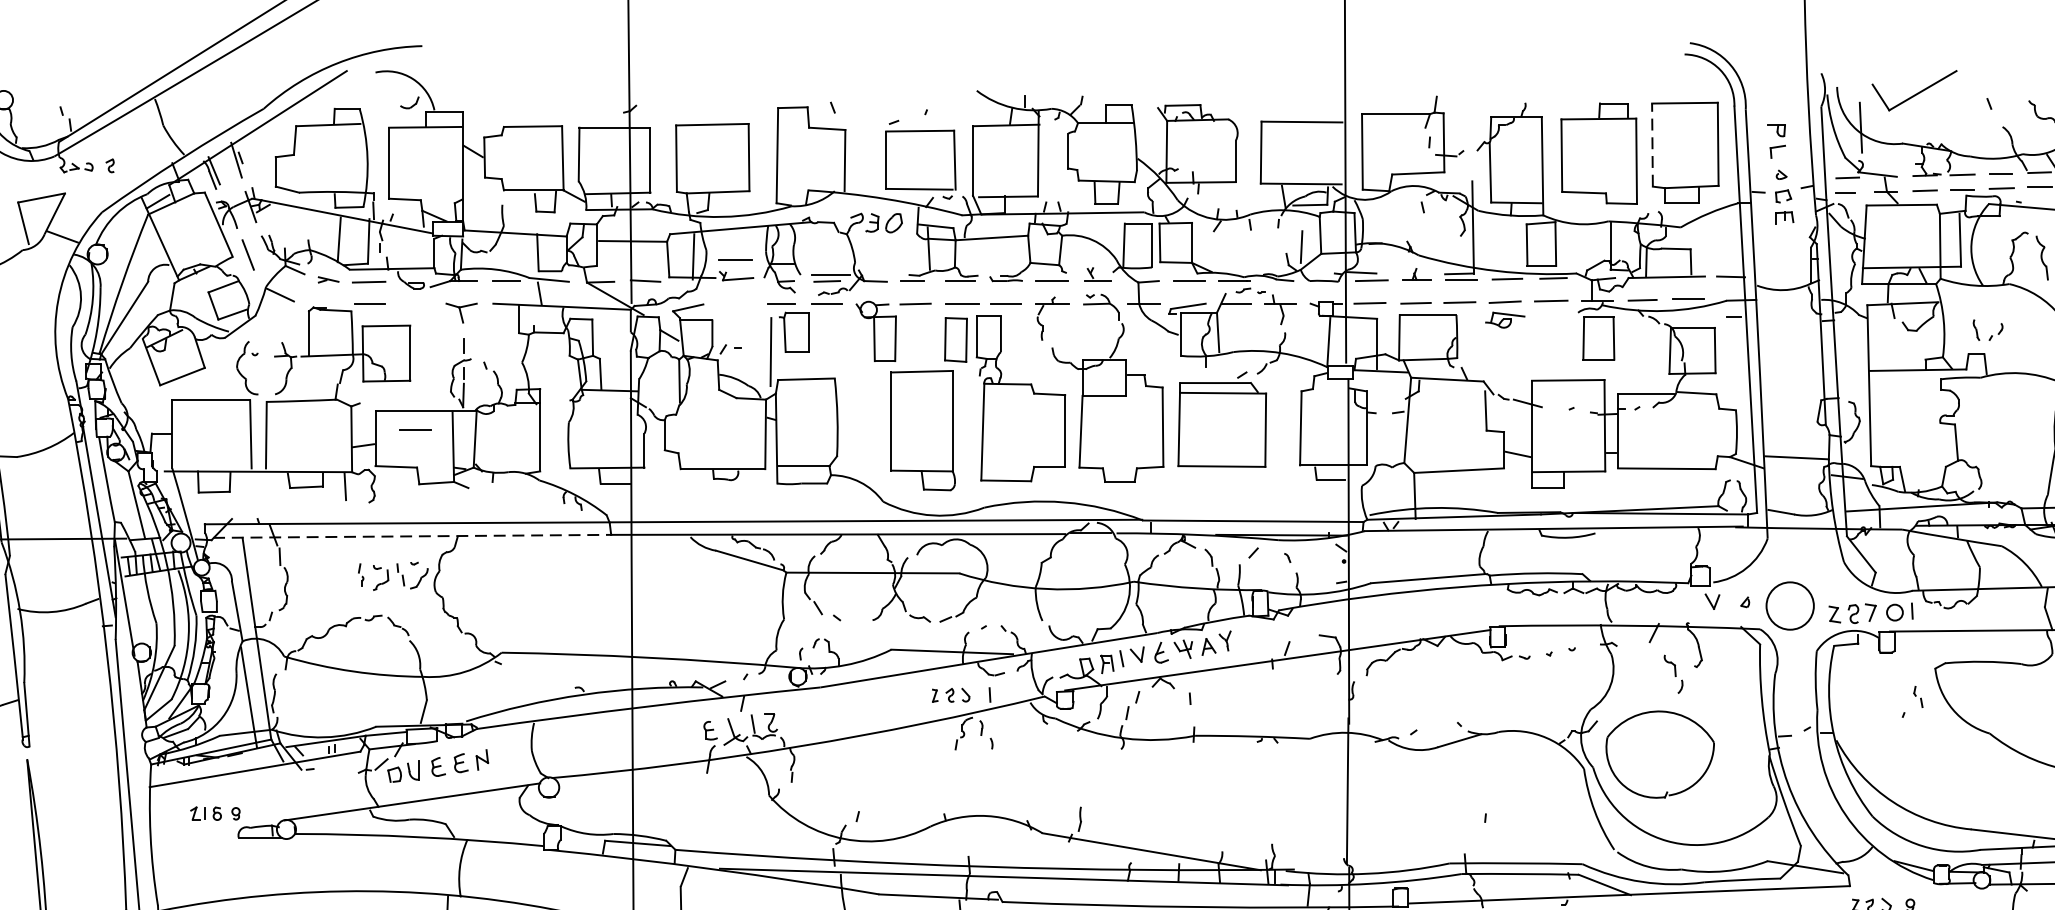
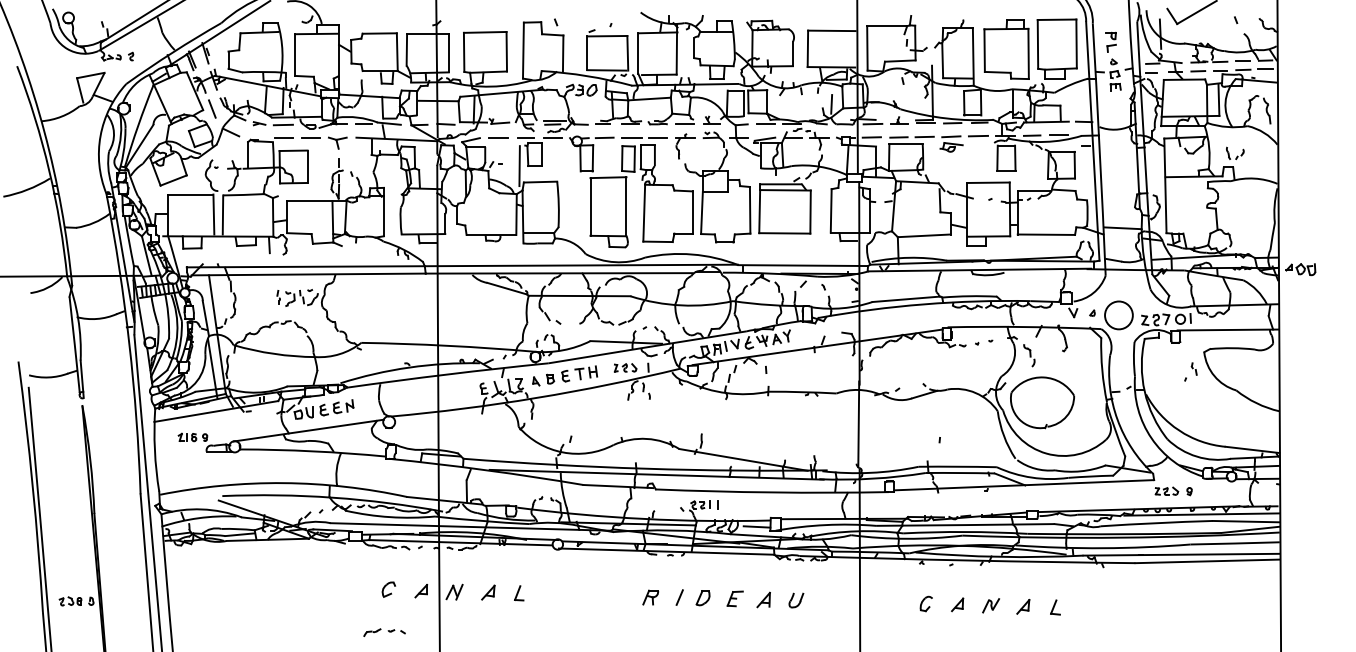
line: (1651, 143) -> (1037, 43), dashed -> solid
line: (734, 259) -> (498, 137), moved
line: (415, 429) -> (310, 137), moved
line: (413, 536) -> (309, 274), dashed -> solid
part: (1673, 674) -> (1029, 355), moved
part: (848, 708) -> (565, 375), added

